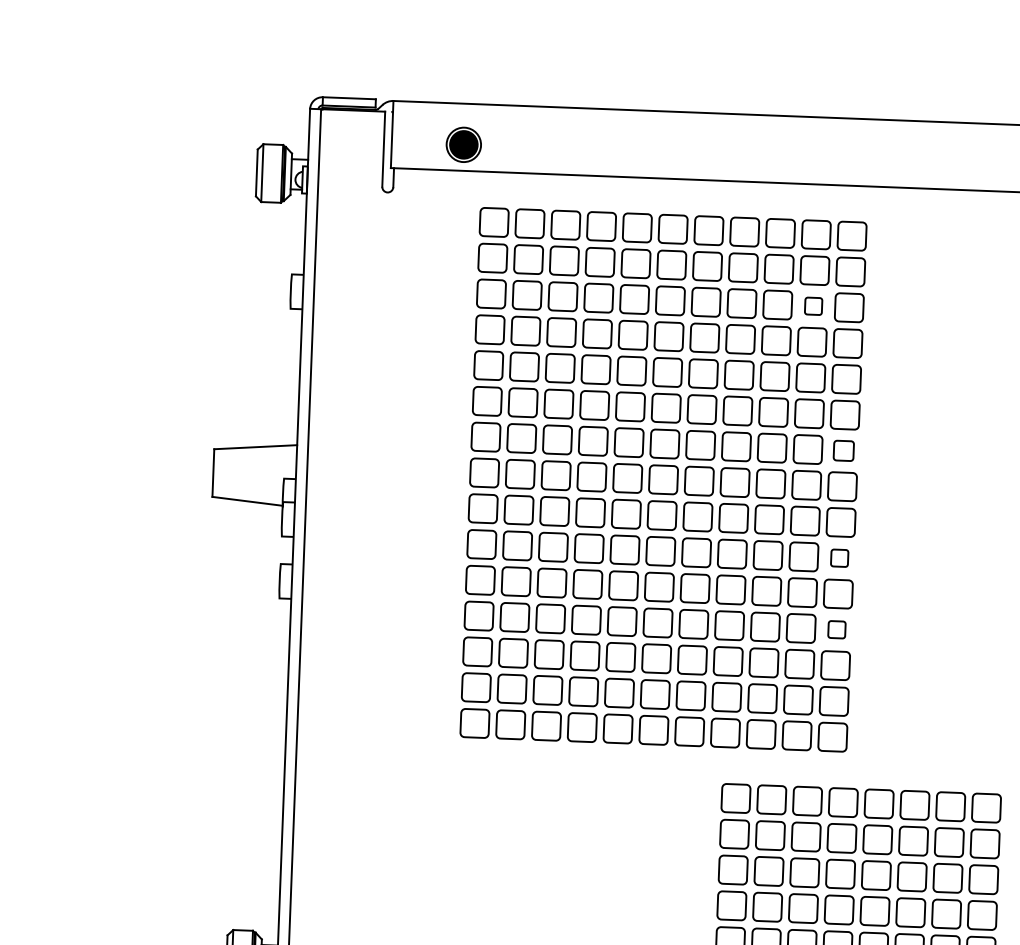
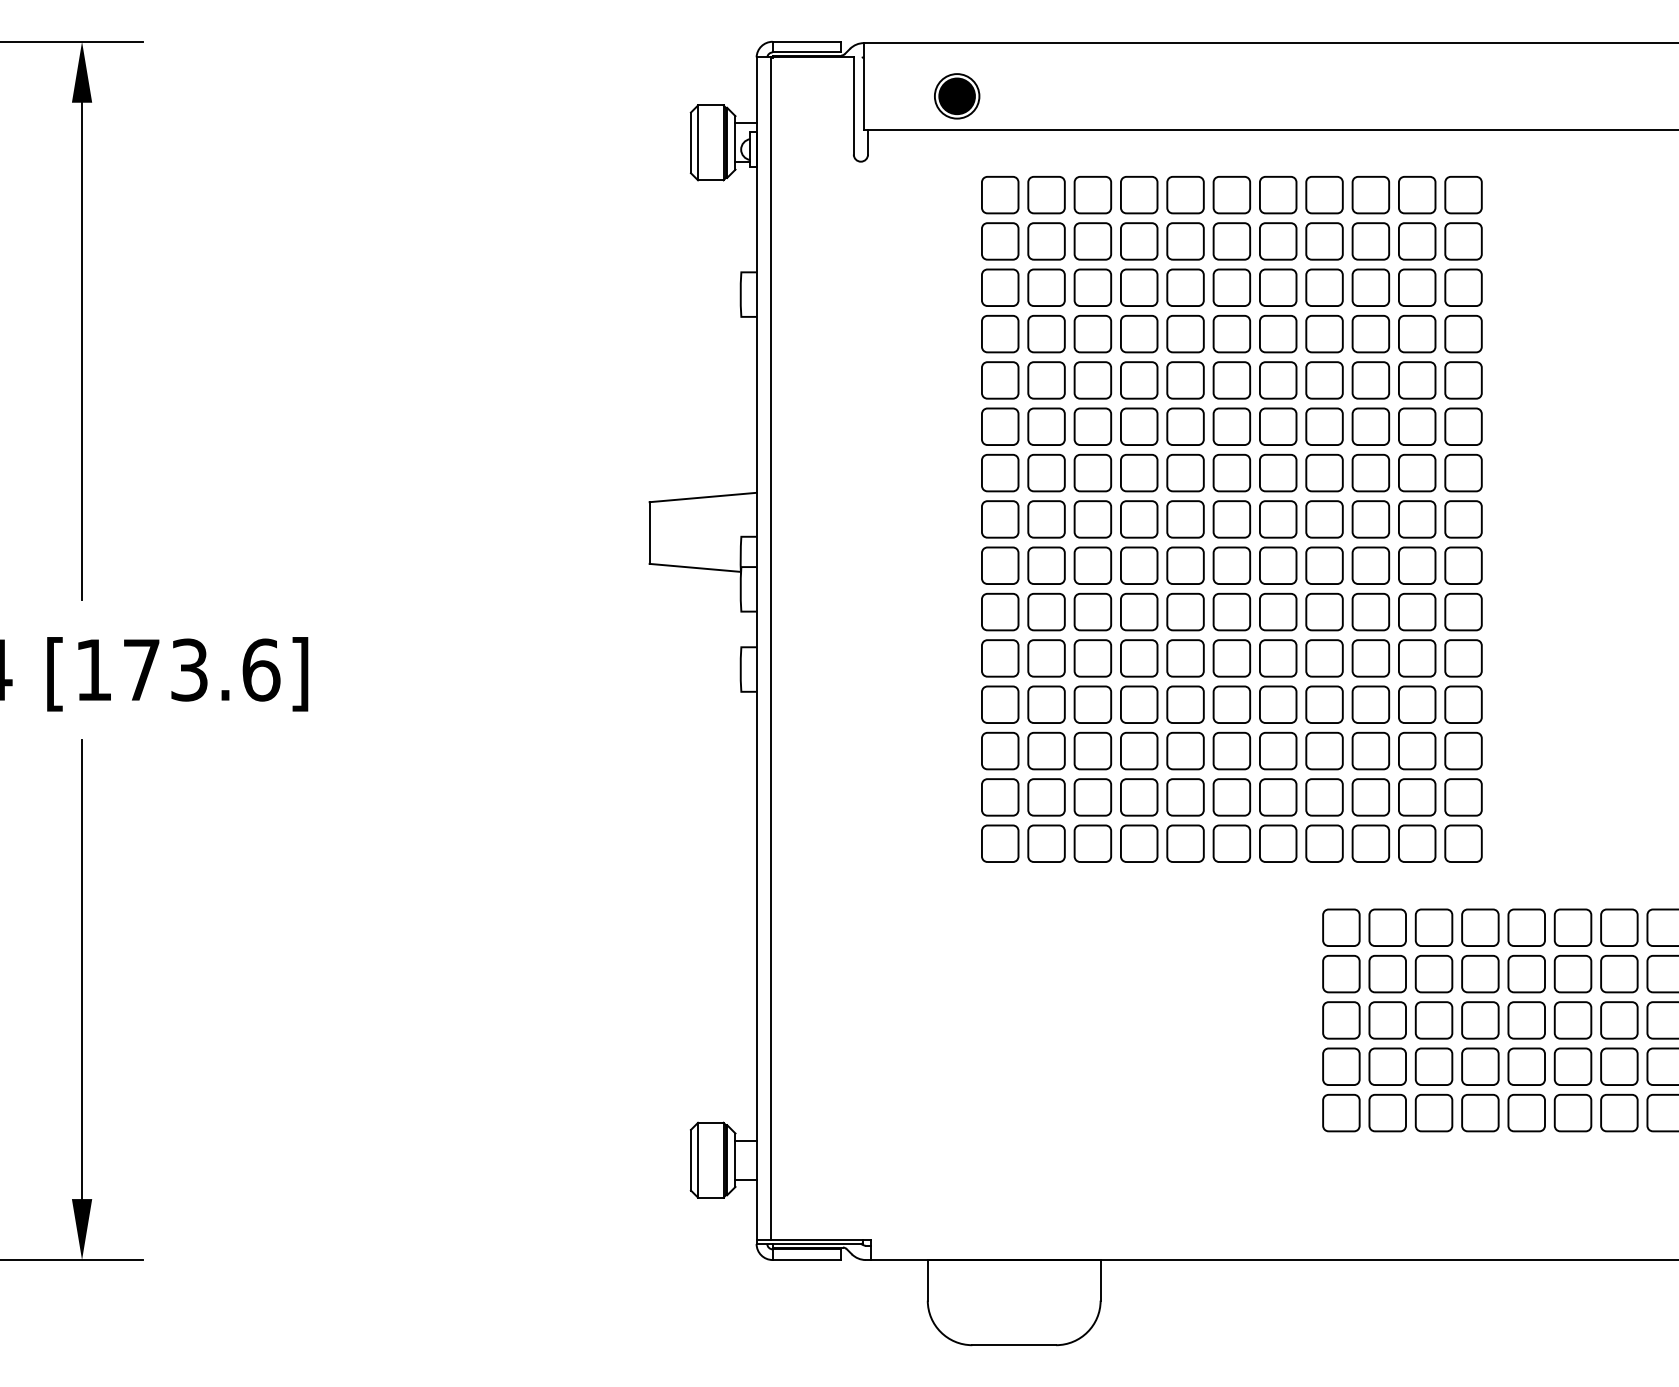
part: (813, 306) -> (1417, 287), size x1.67
part: (843, 450) -> (1463, 472), size x1.43
part: (839, 557) -> (1463, 611), size x1.67
part: (836, 629) -> (1463, 704), size x1.67

